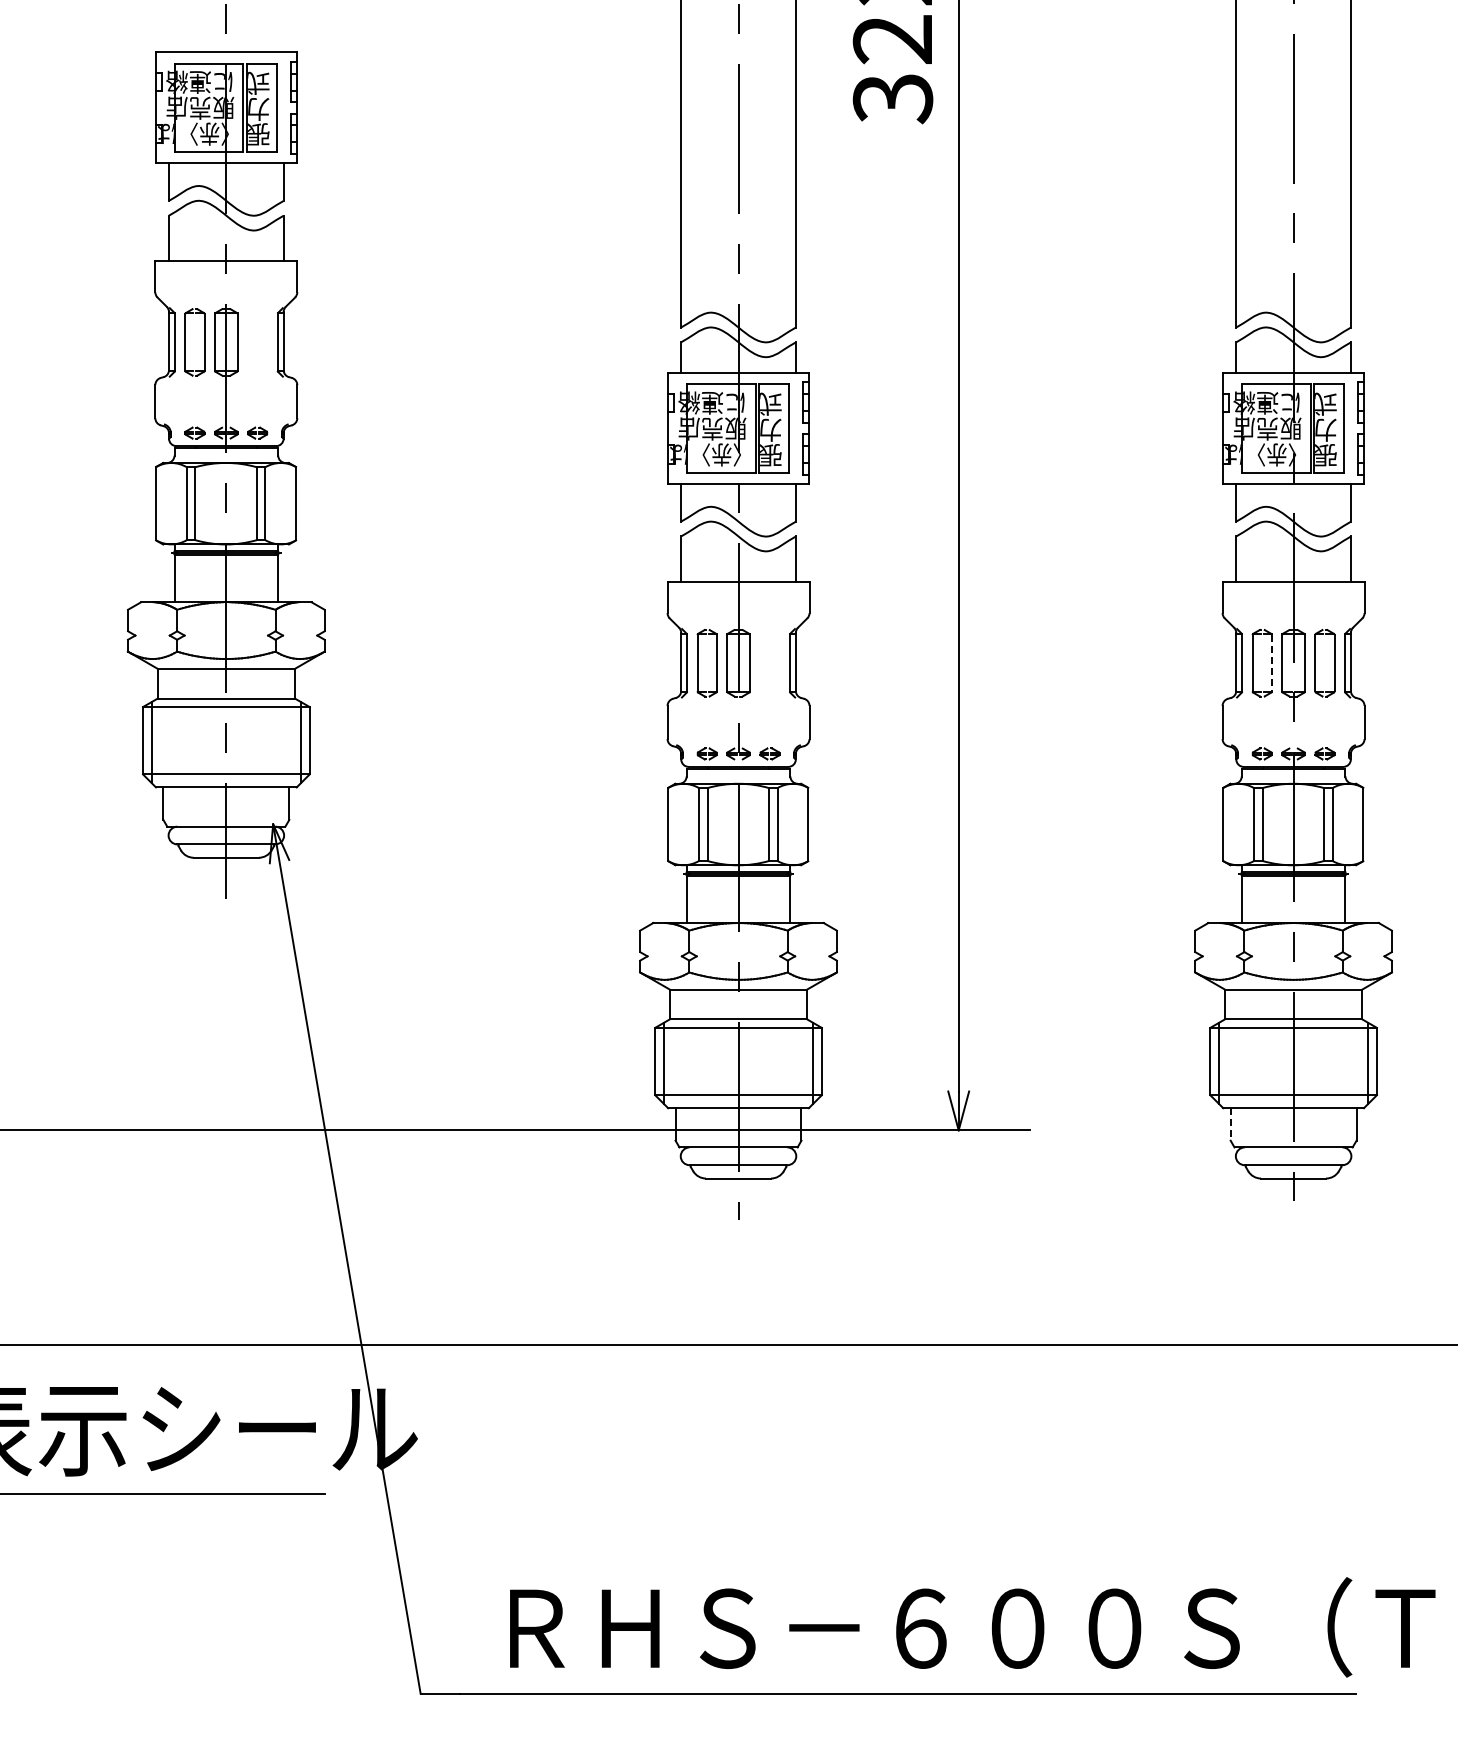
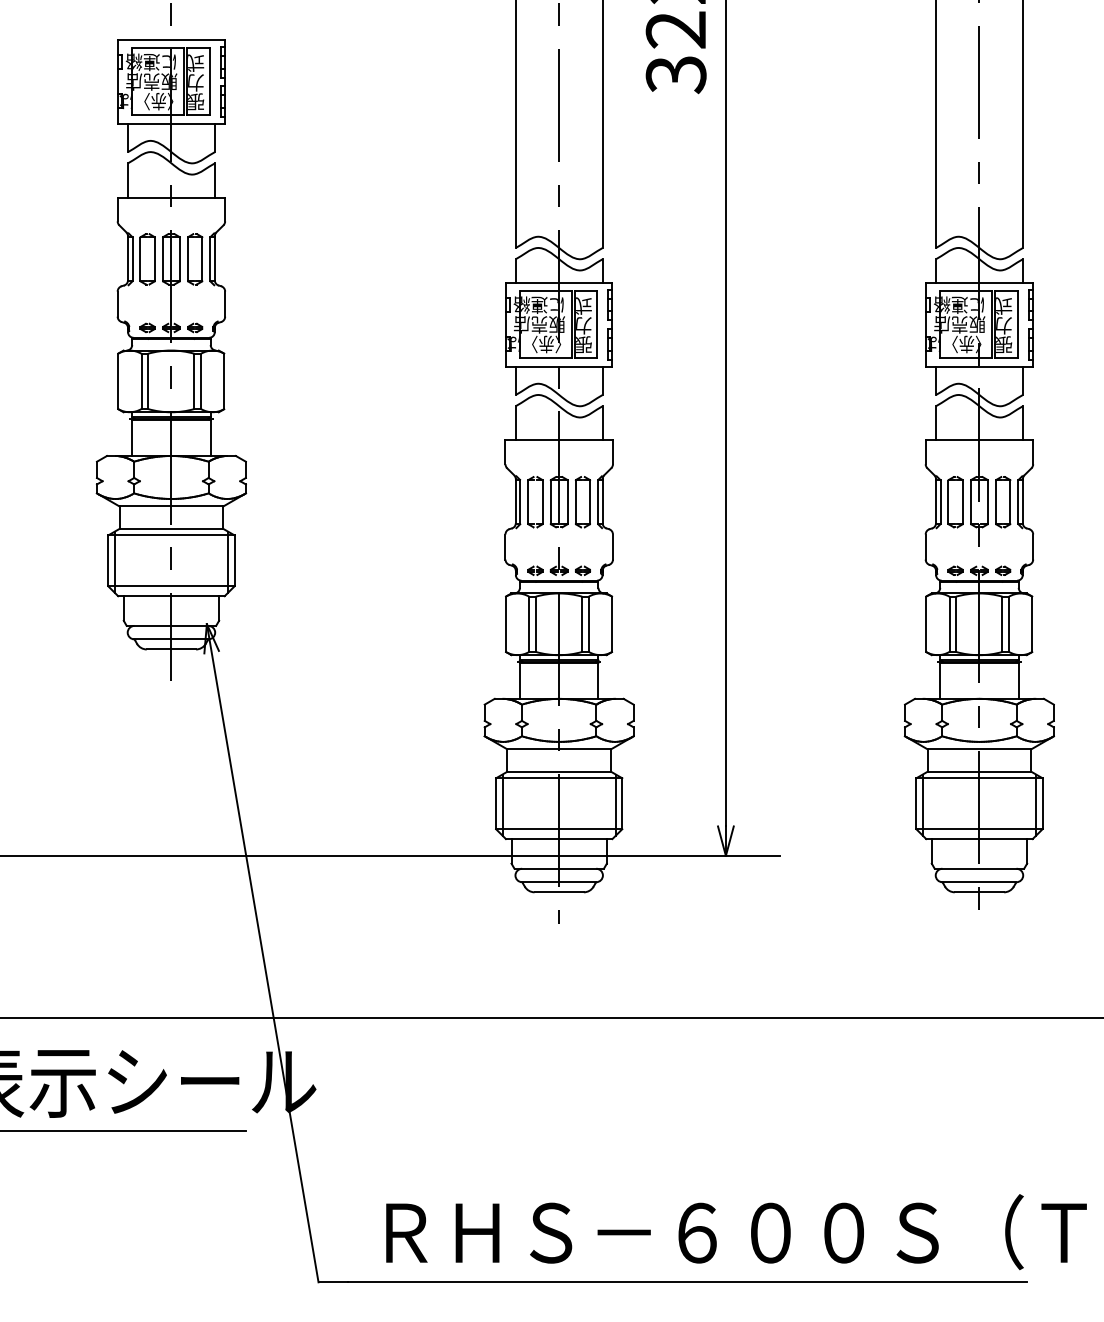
part: (248, 342) -> (188, 259), added
part: (760, 663) -> (575, 502), added
line: (1271, 663) -> (962, 502), dashed -> solid
line: (1230, 1124) -> (931, 851), dashed -> solid

